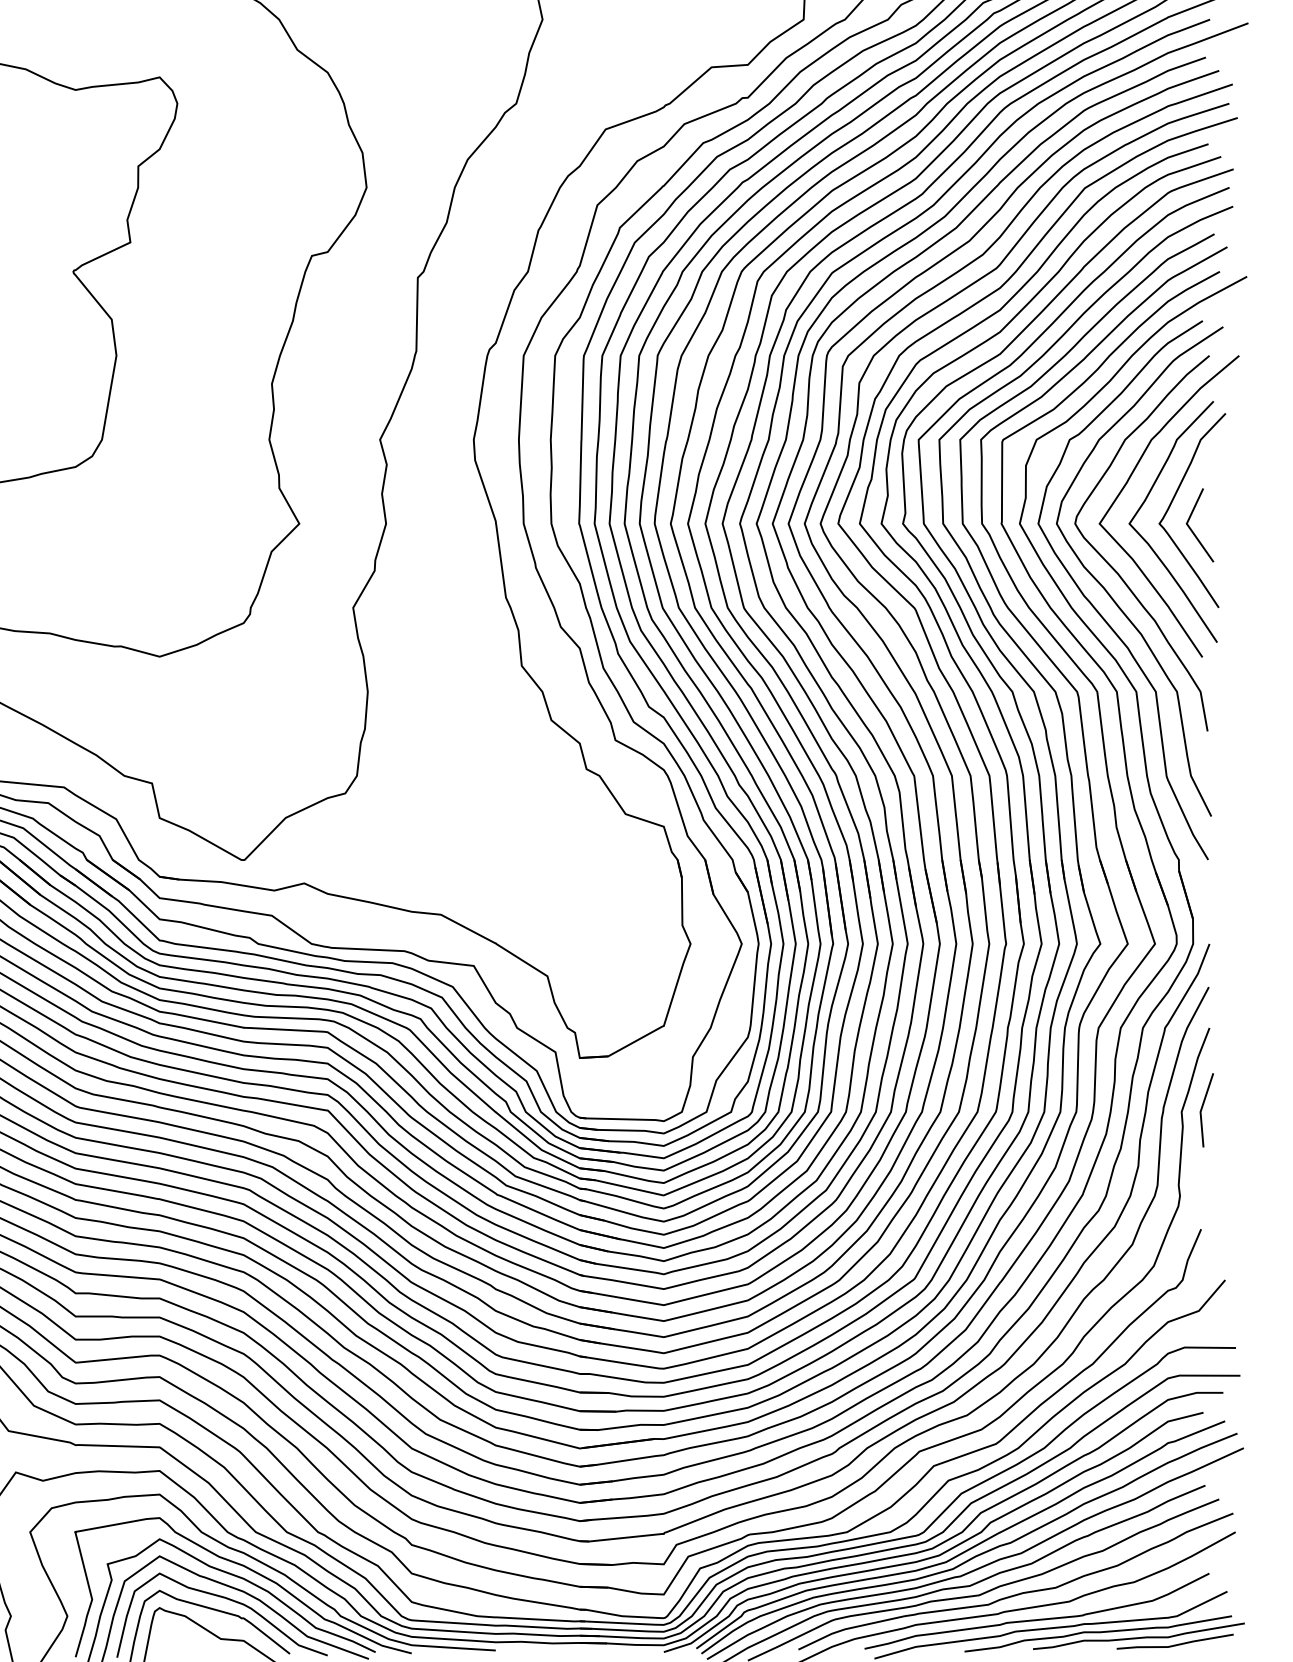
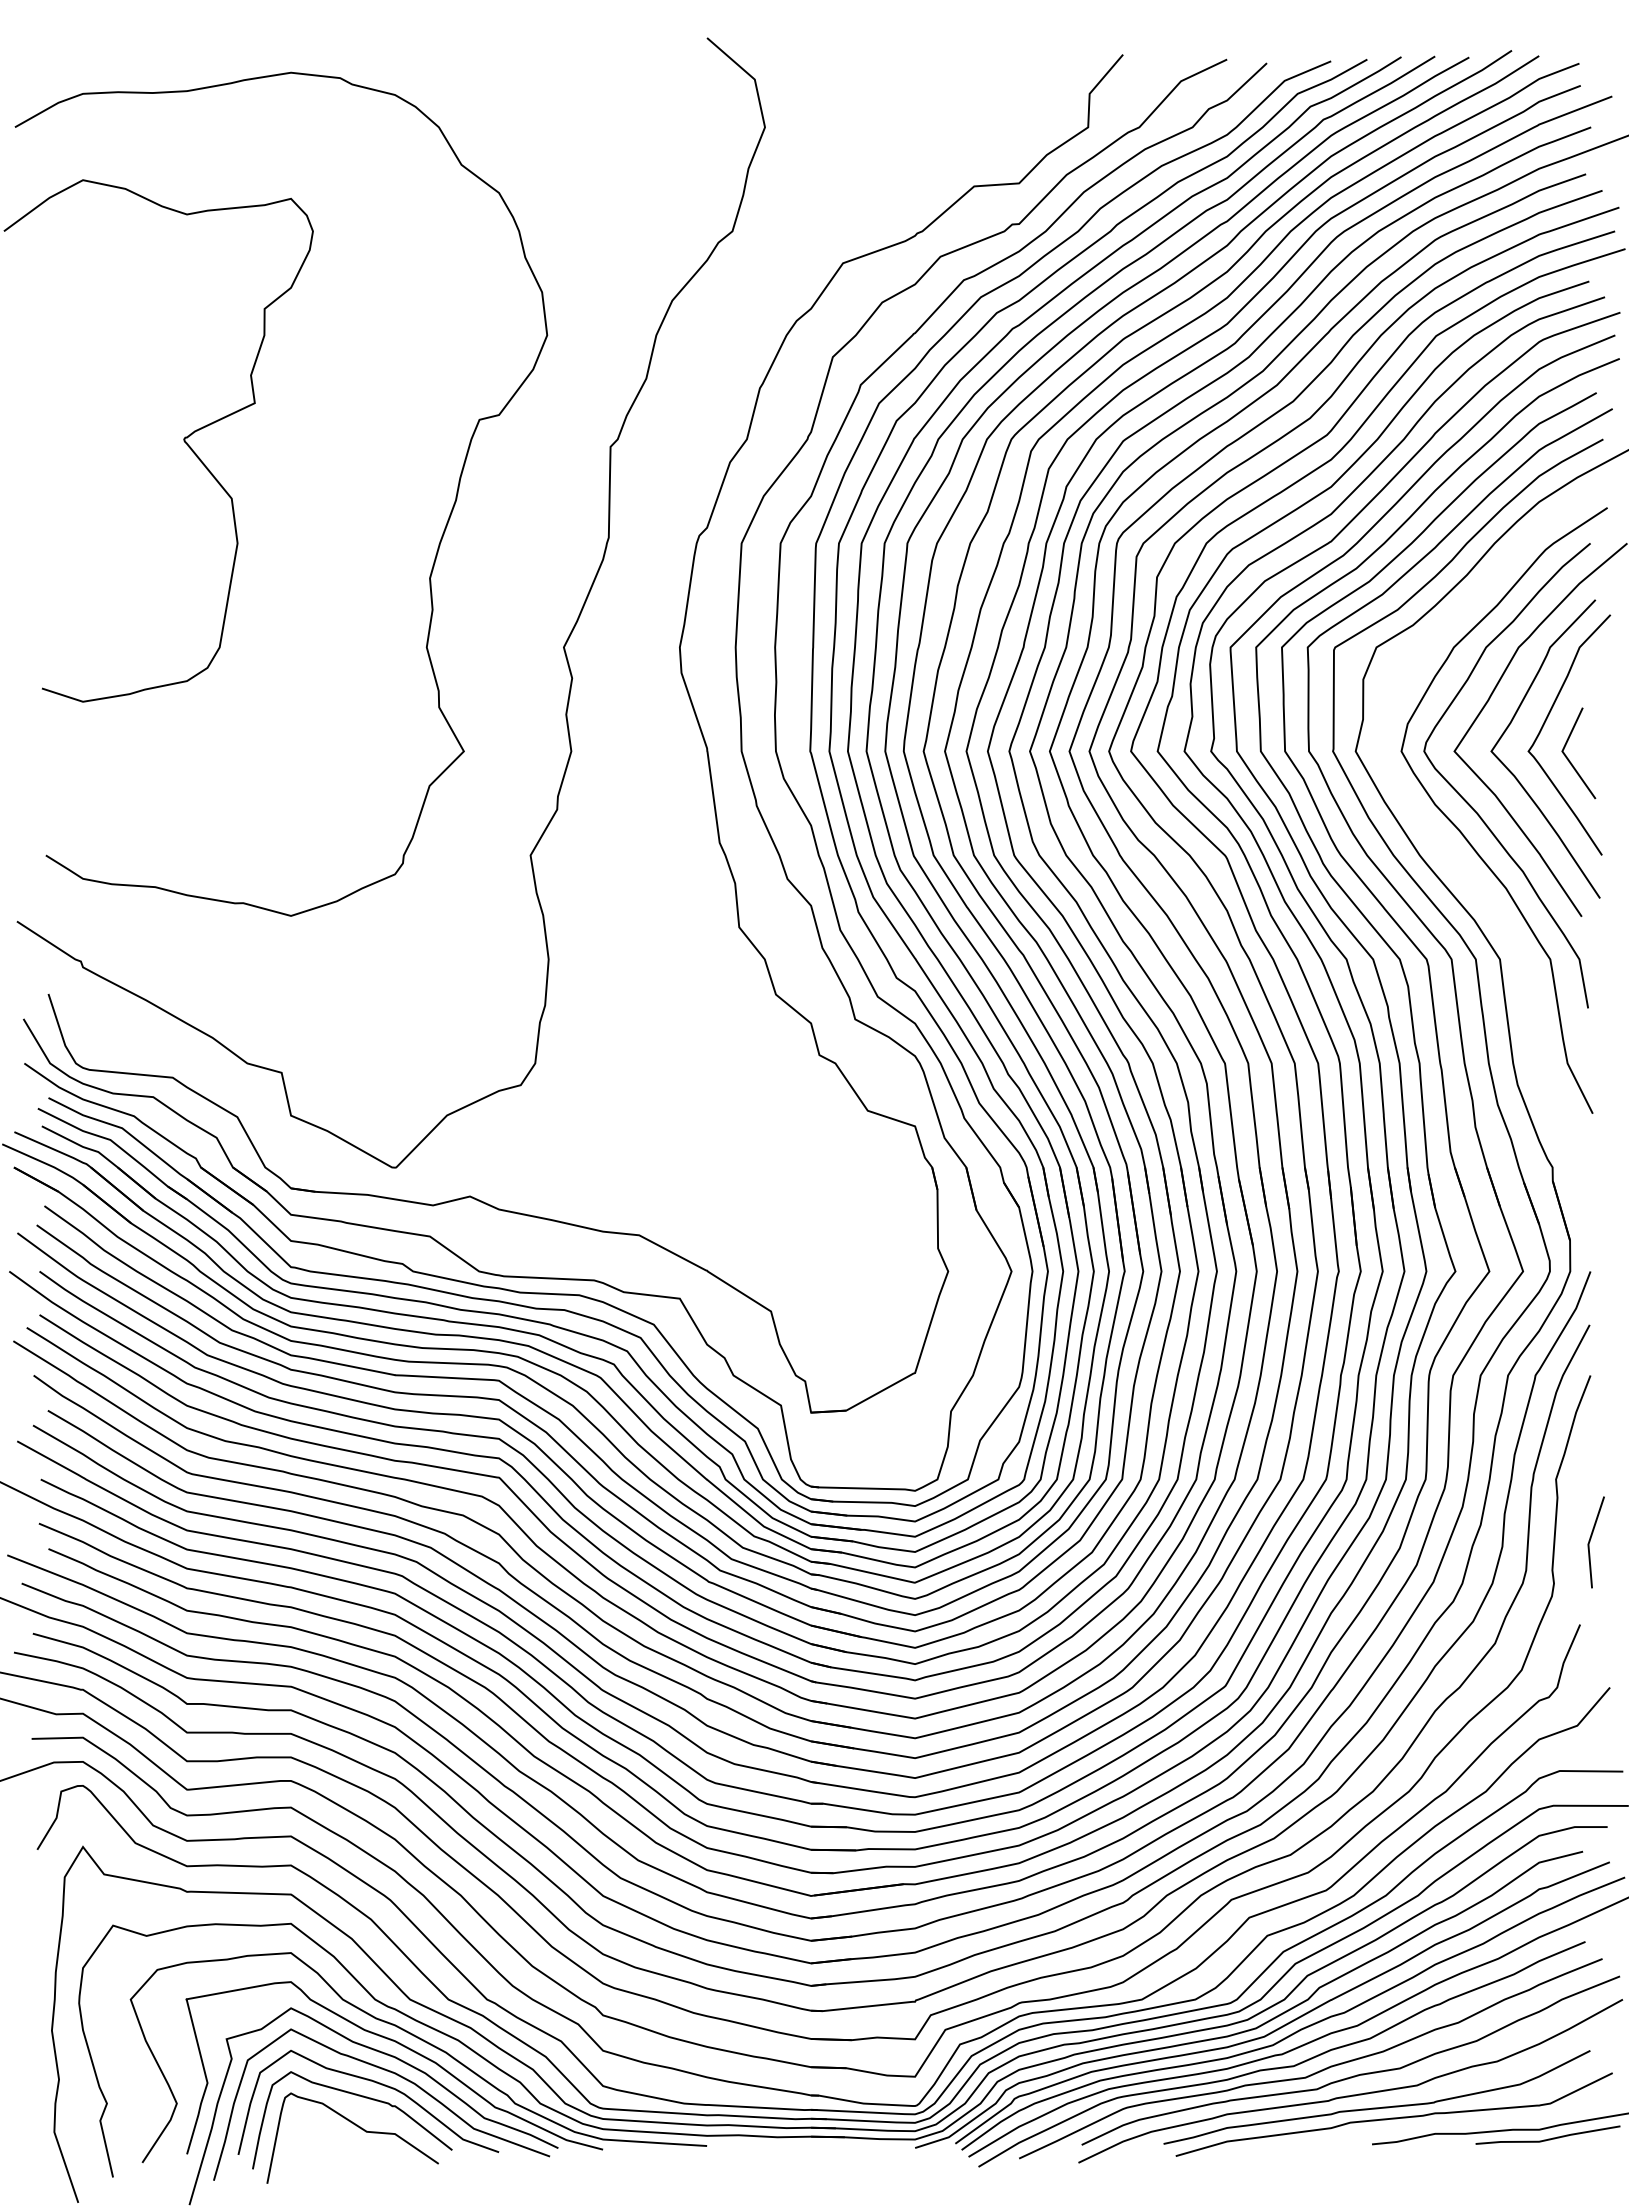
curve: (1096, 608) -> (1450, 856), removed
line: (1202, 1109) -> (1590, 1541), moved
curve: (1098, 1633) -> (1452, 2124), removed

